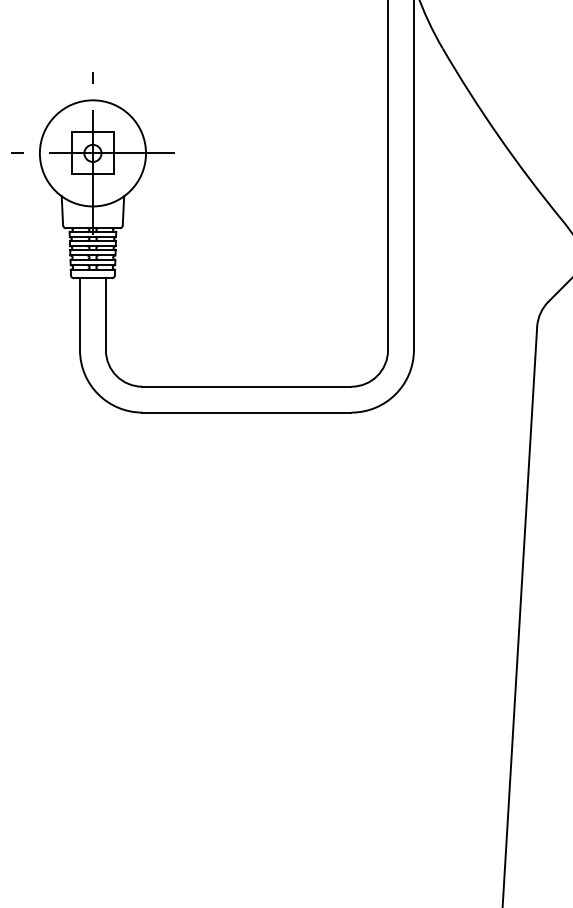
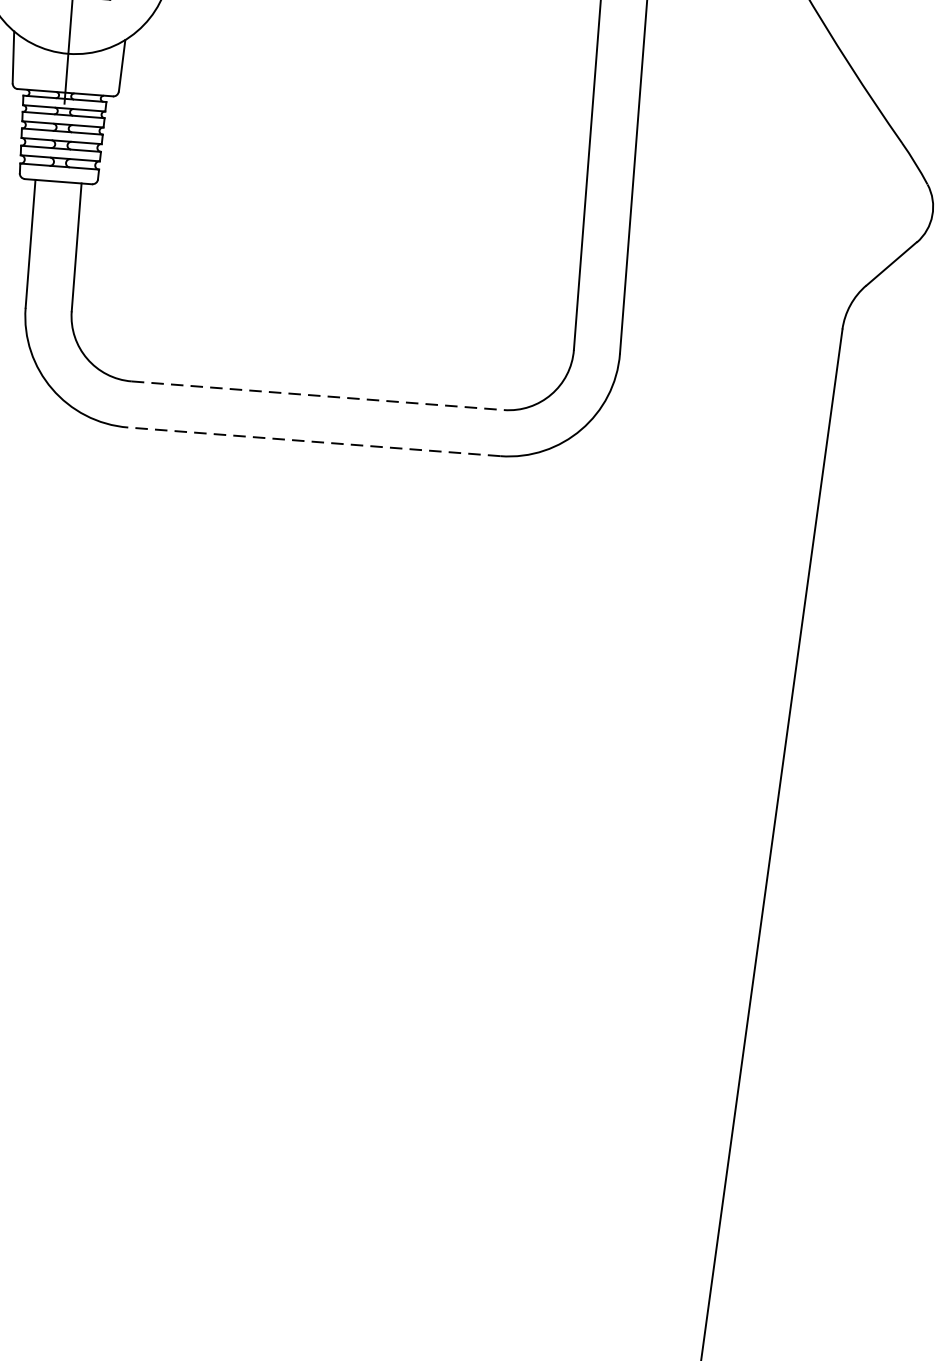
line: (246, 386) -> (317, 395), solid -> dashed
line: (246, 412) -> (313, 441), solid -> dashed

